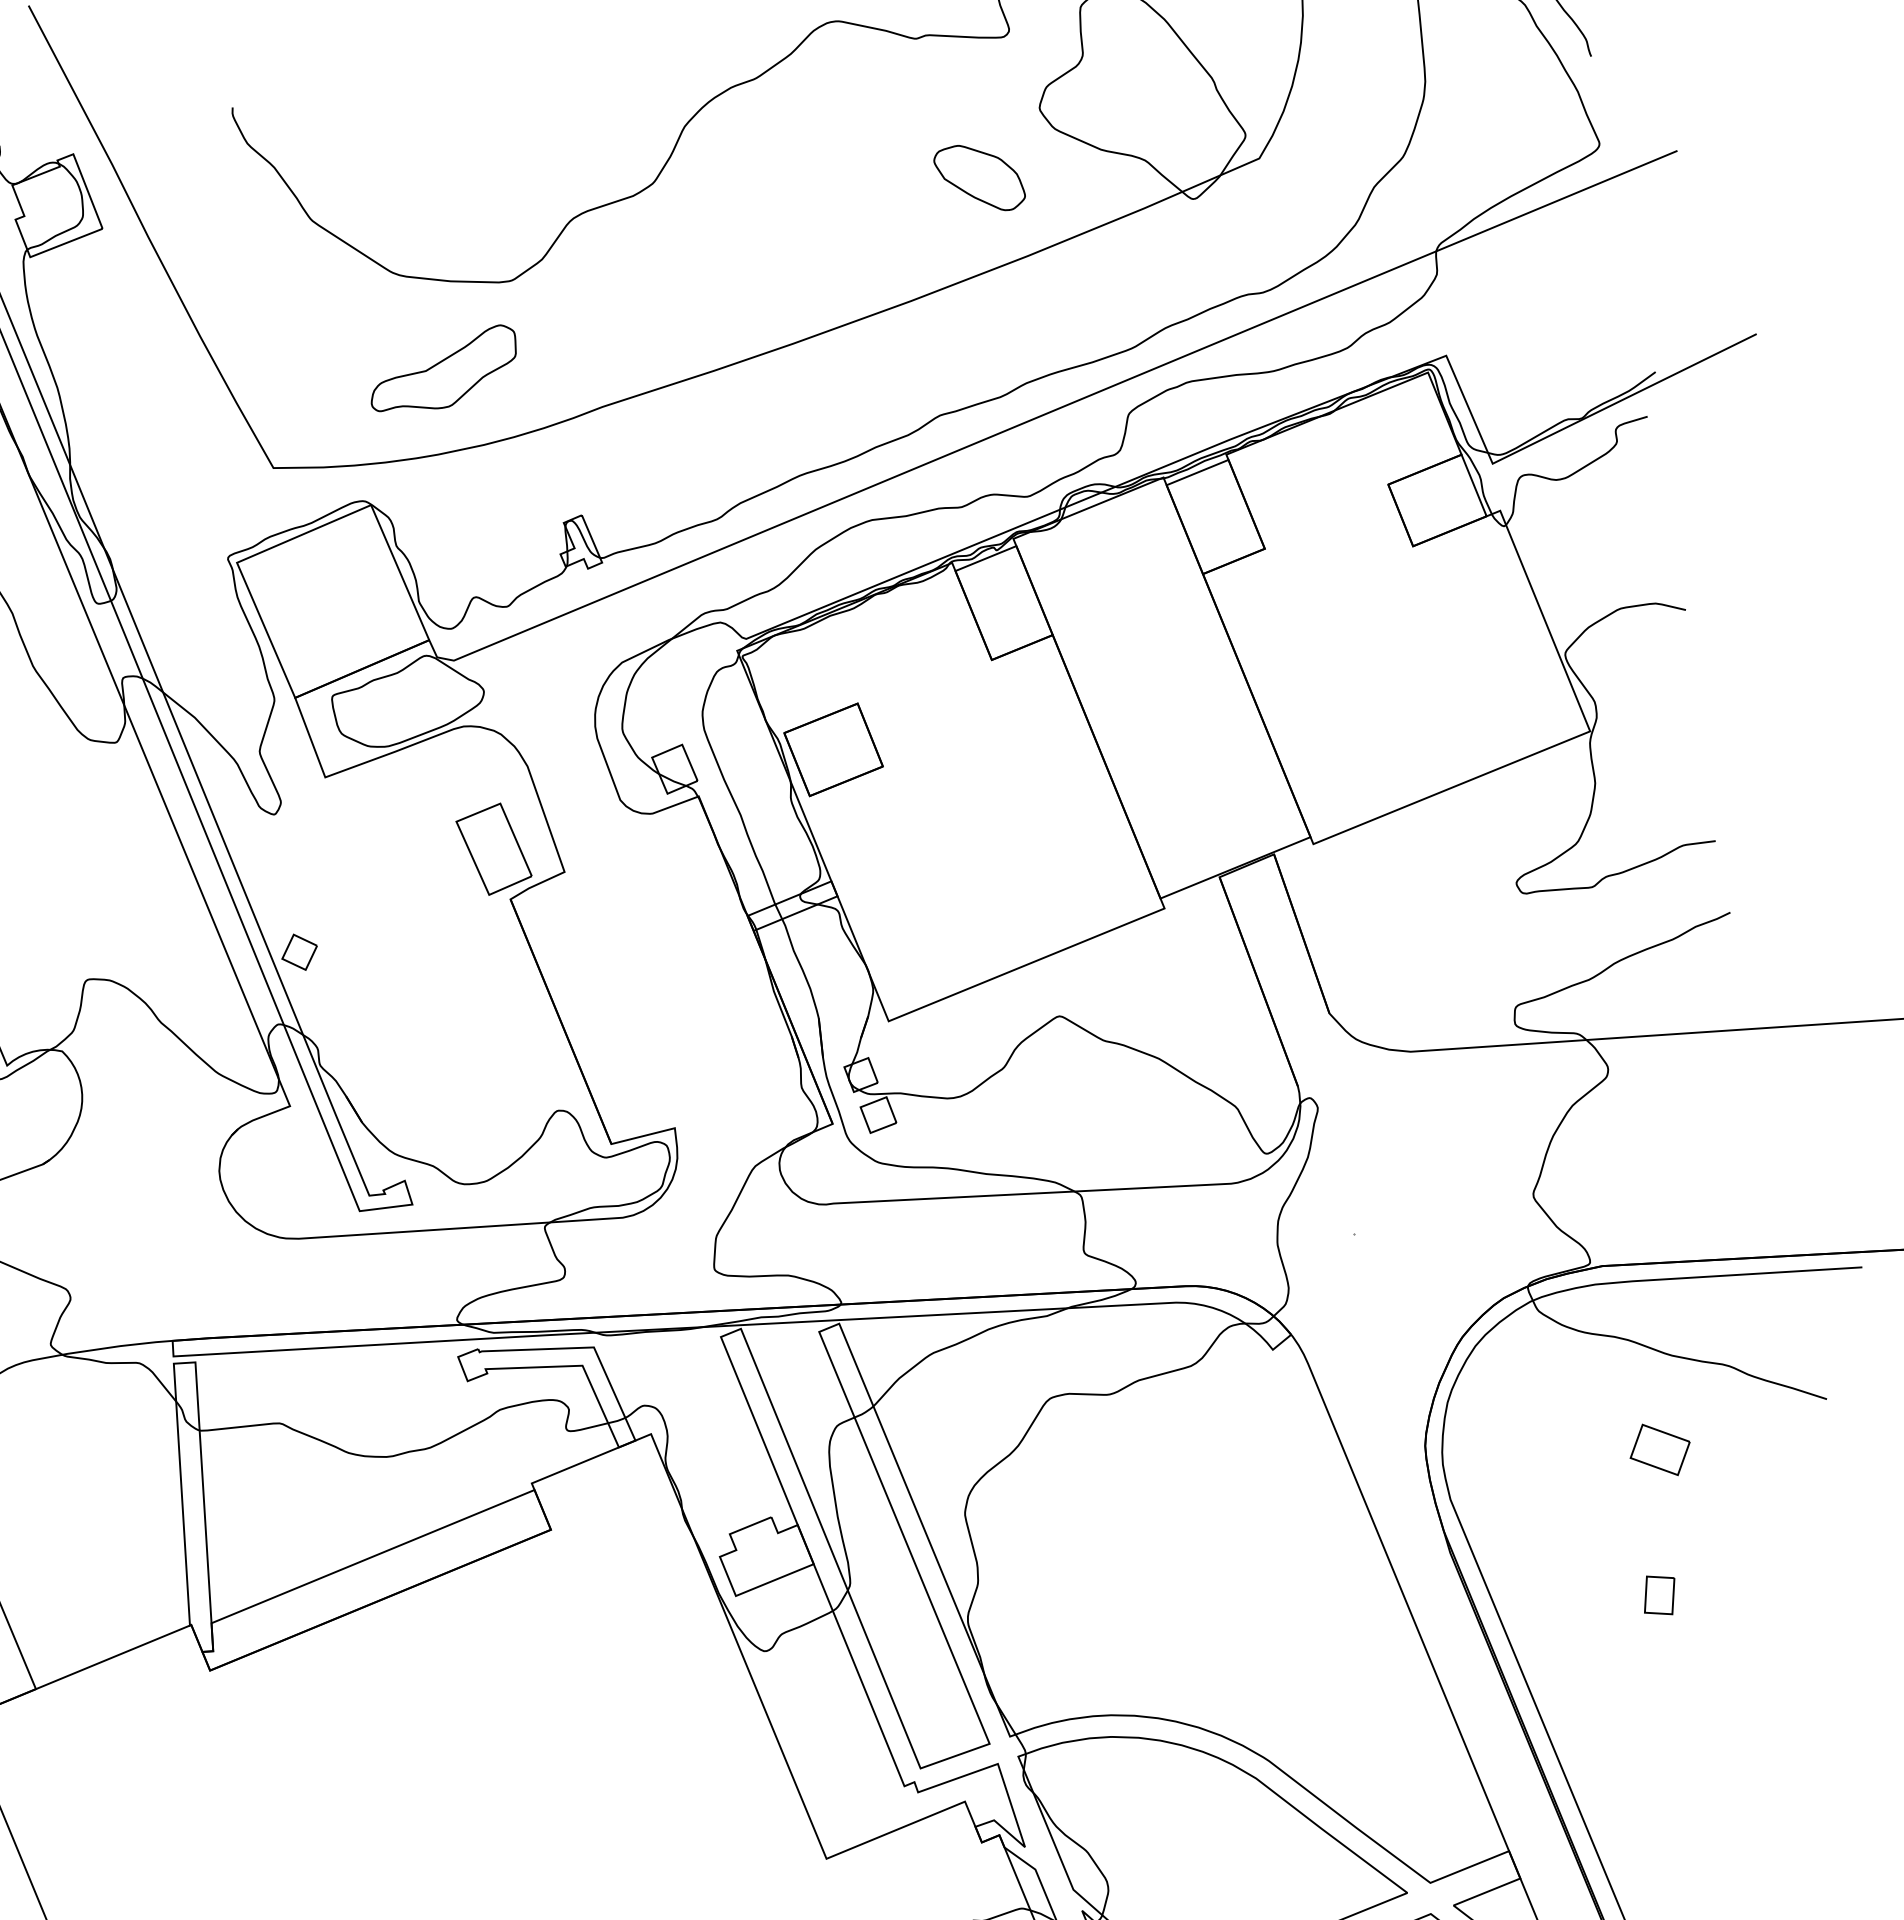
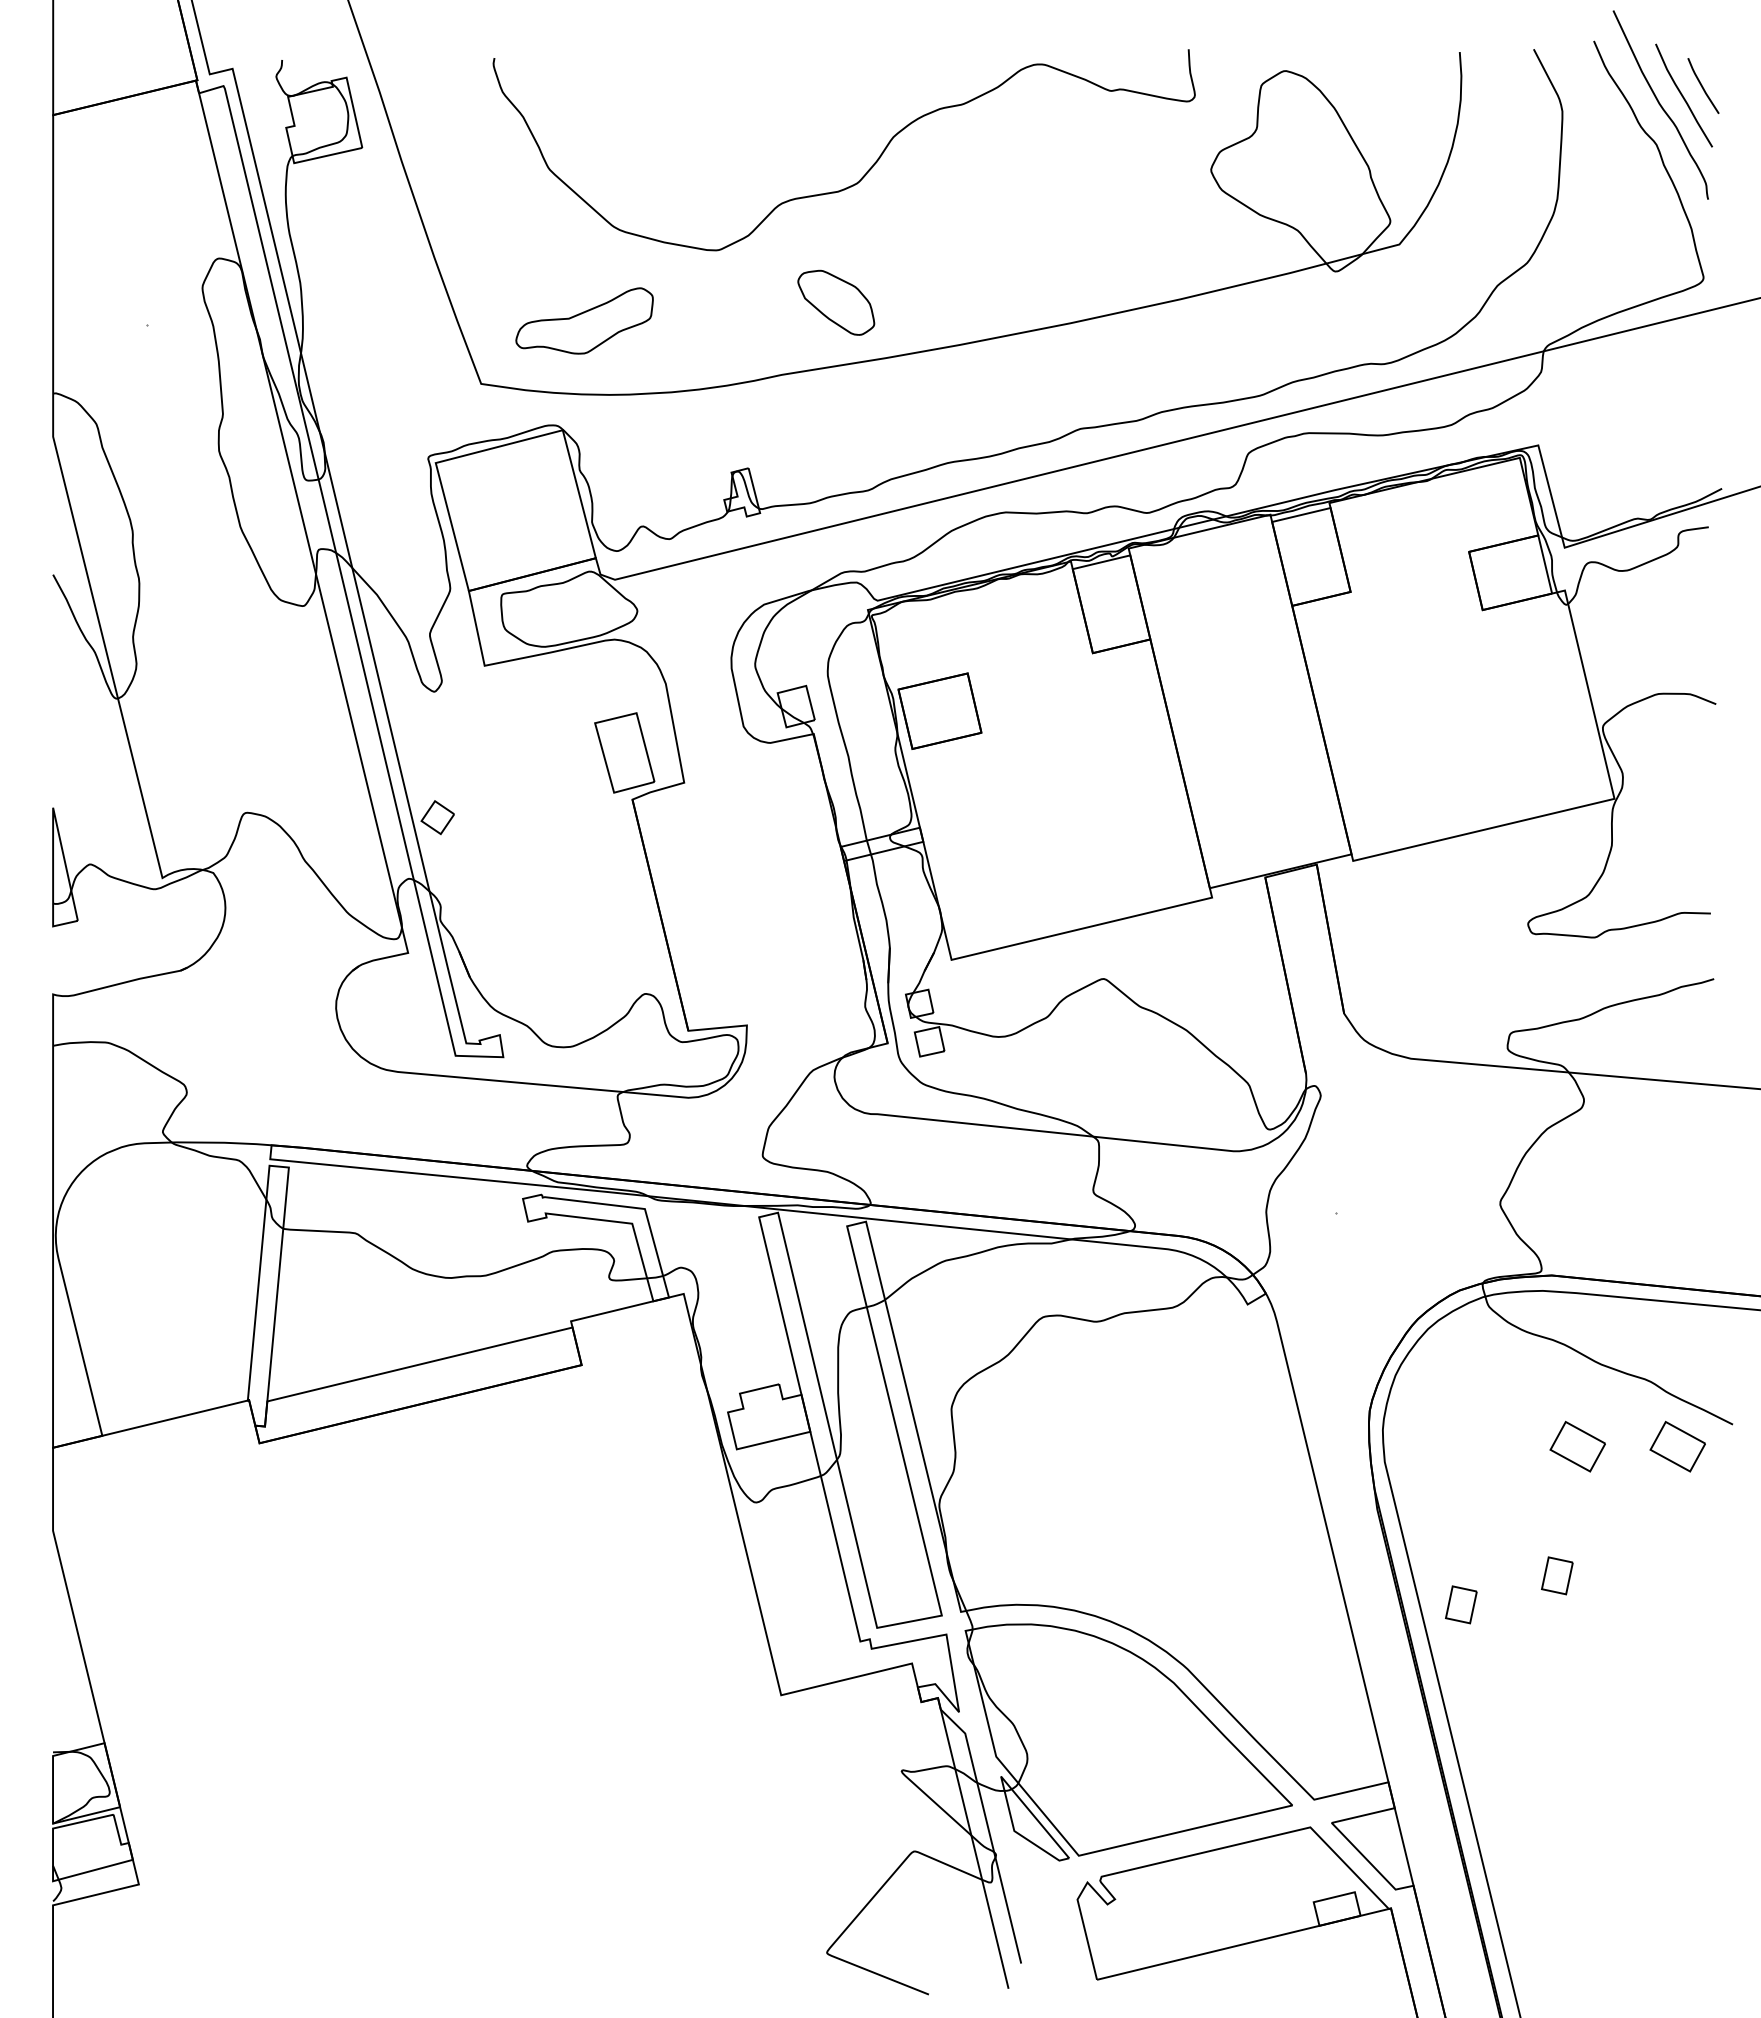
part: (979, 178) -> (836, 302), moved
part: (443, 370) -> (584, 320), moved
part: (1769, 1432) -> (1677, 1446), added
part: (1559, 1643) -> (1461, 1604), added

